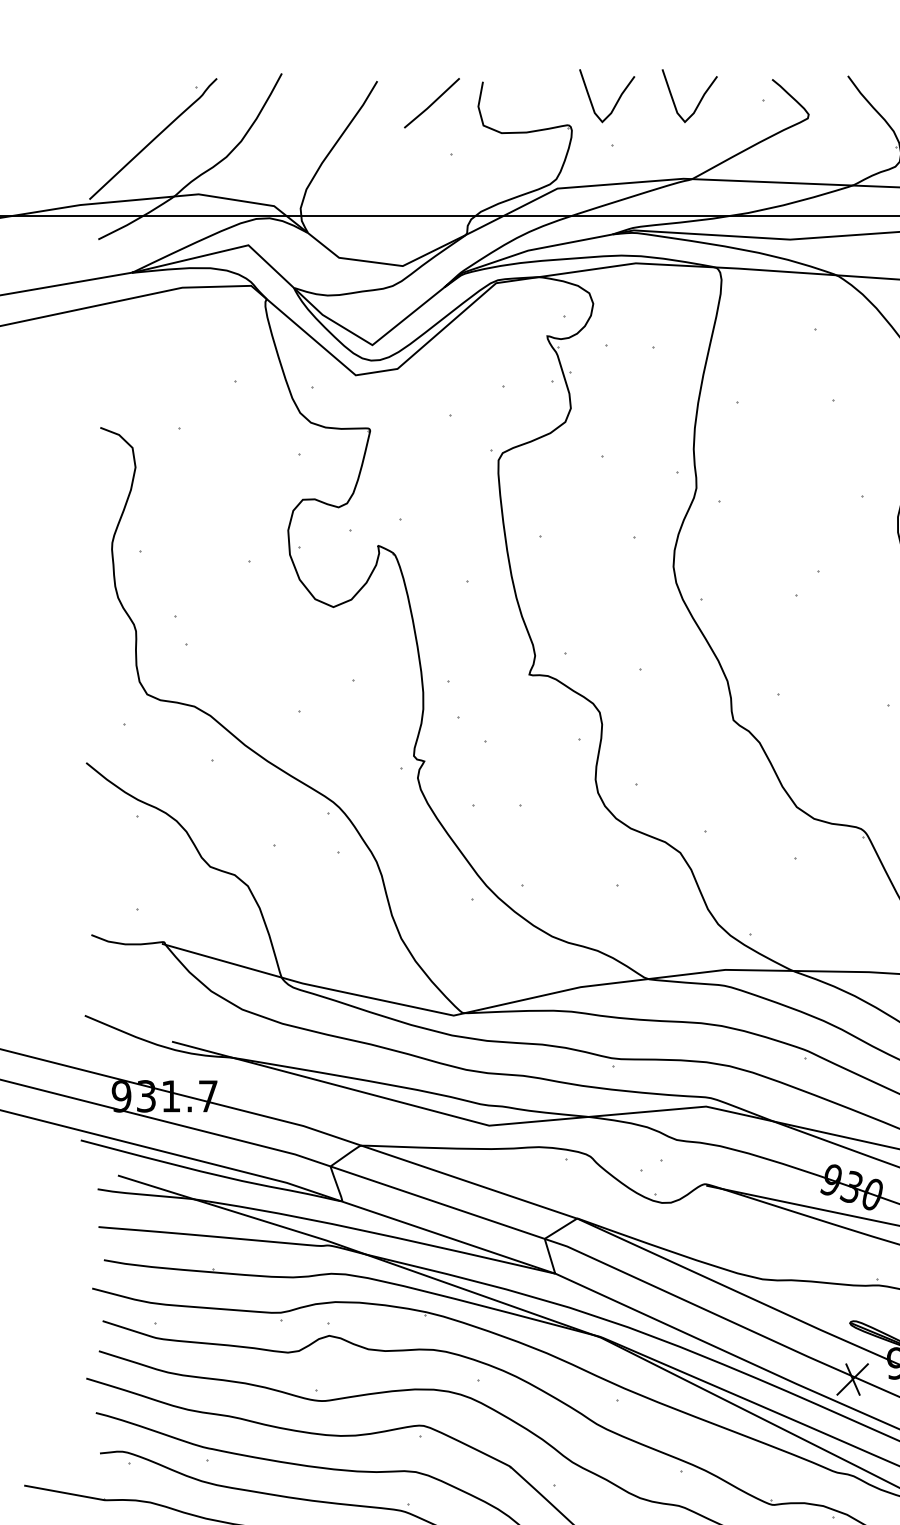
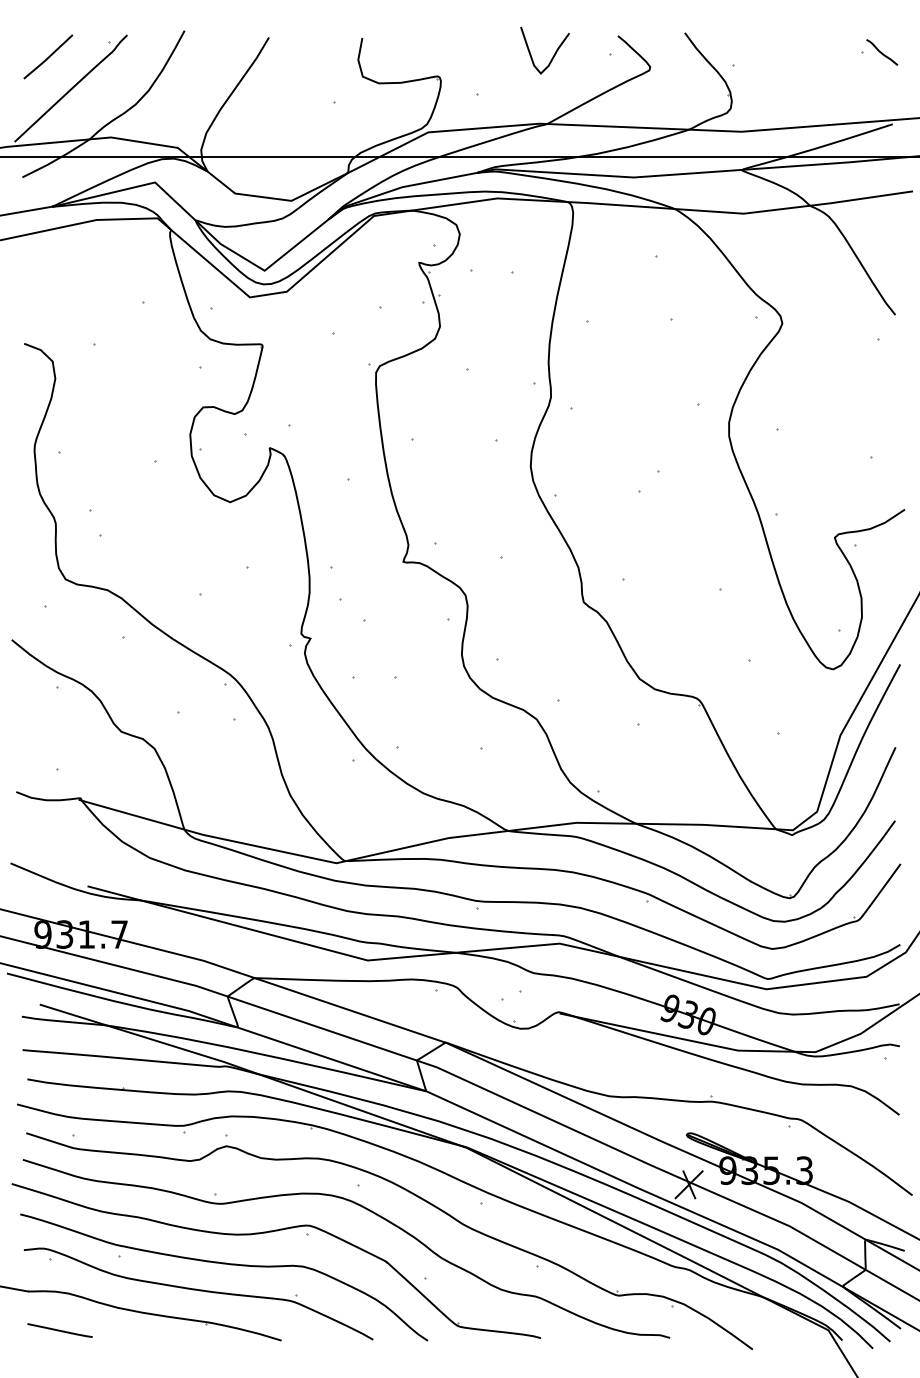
curve: (616, 100) -> (480, 54), removed
line: (432, 102) -> (48, 56), moved

